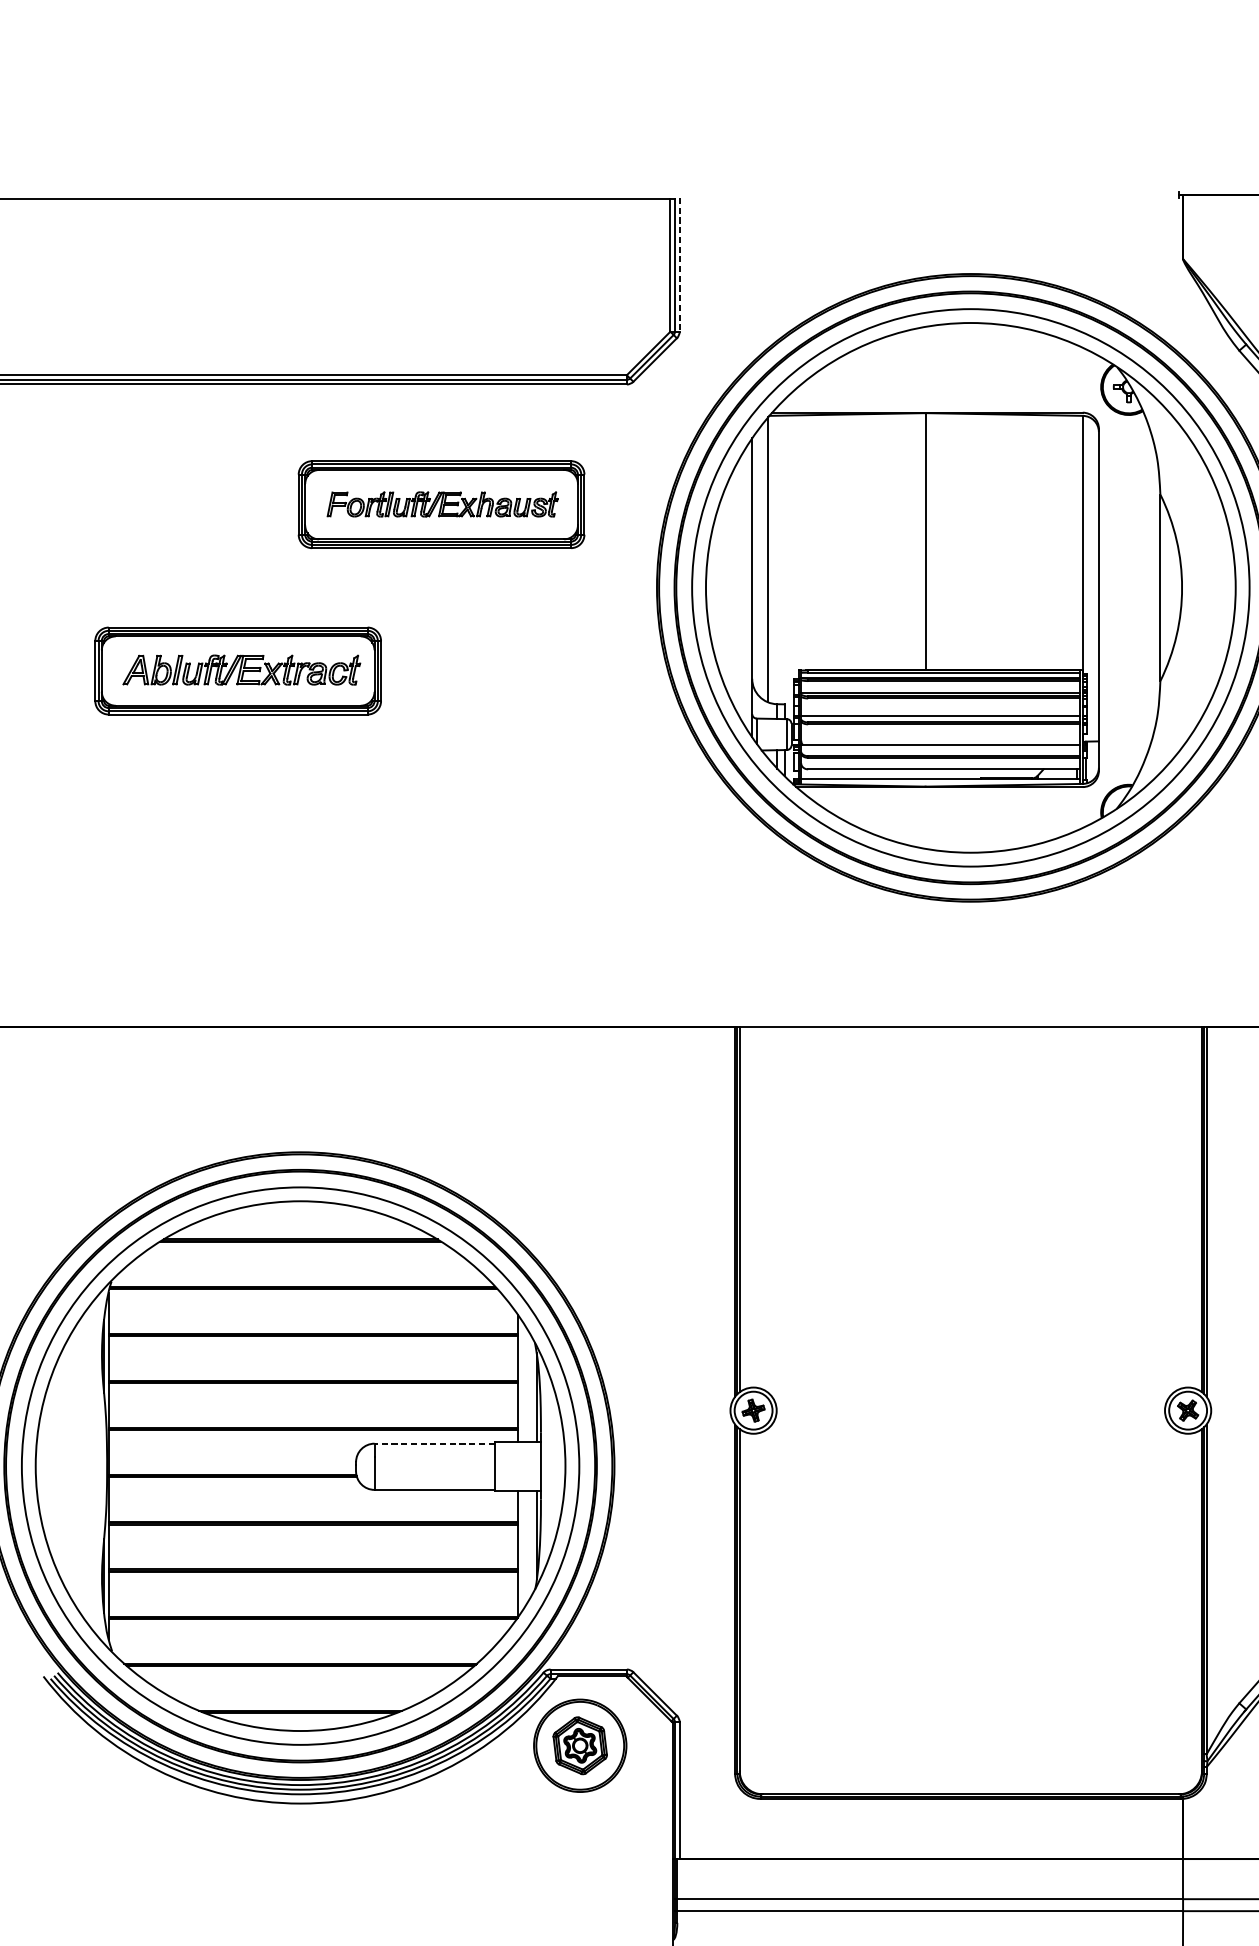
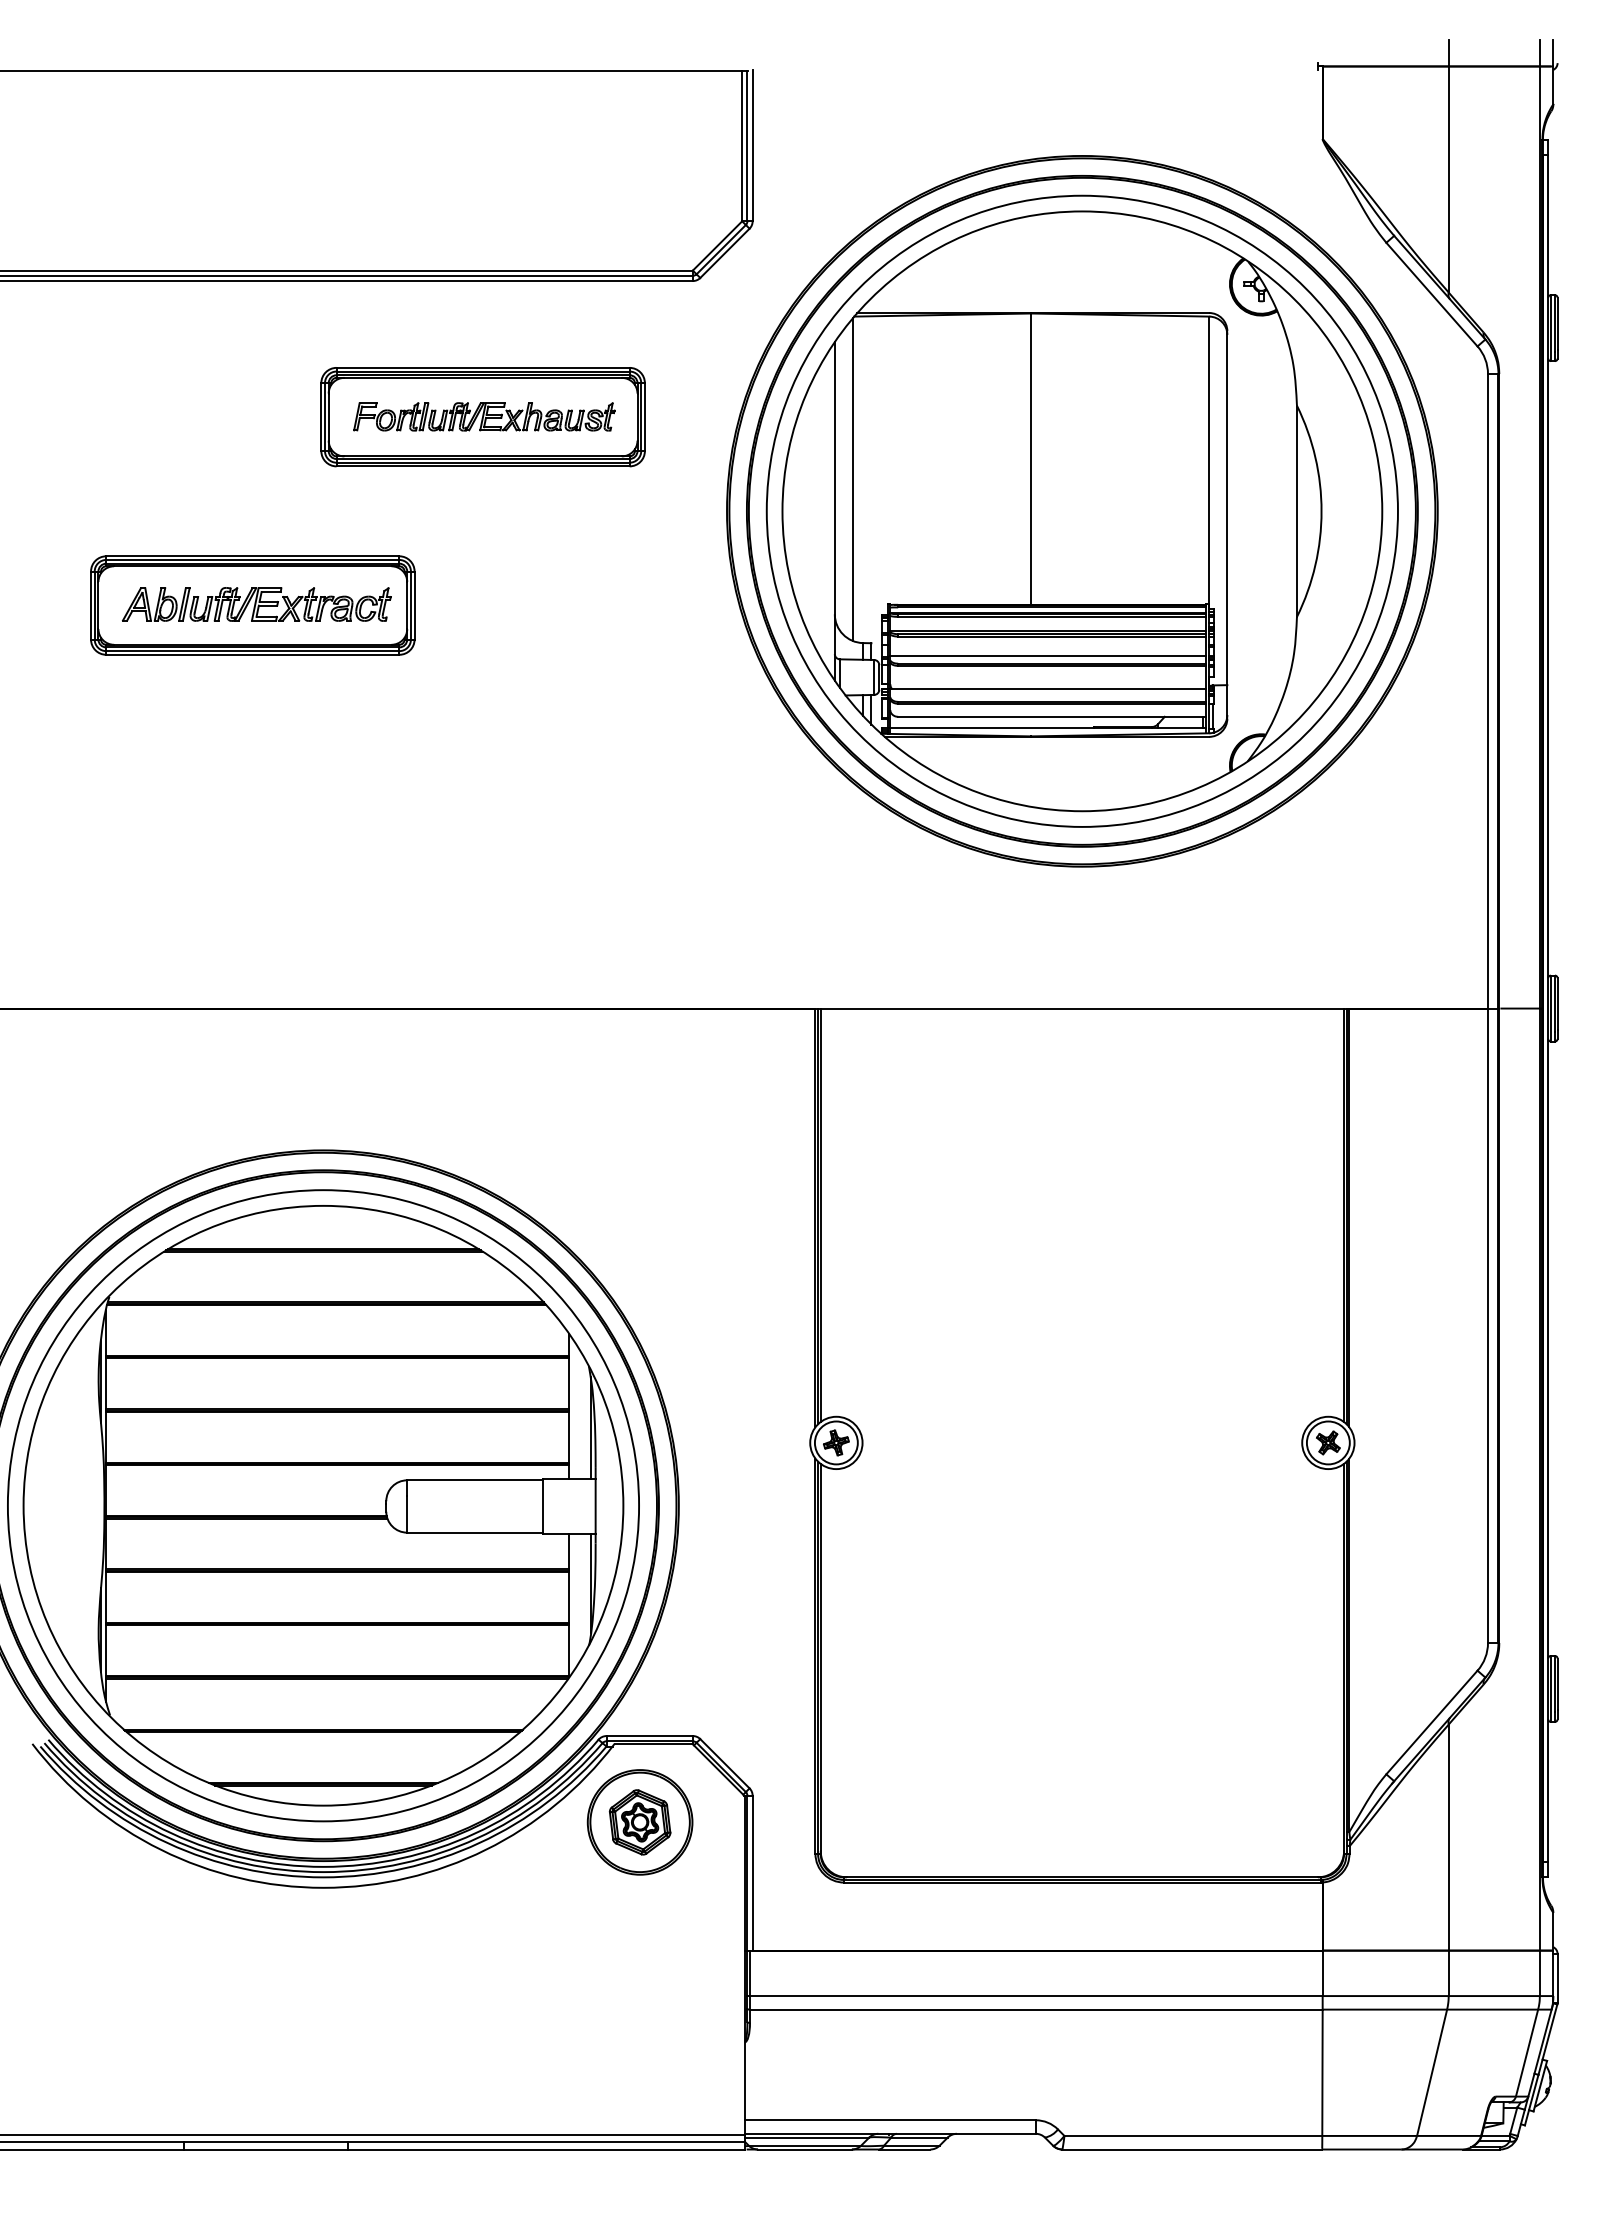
line: (679, 264) -> (752, 145), dashed -> solid
line: (433, 1443) -> (474, 1480), dashed -> solid

